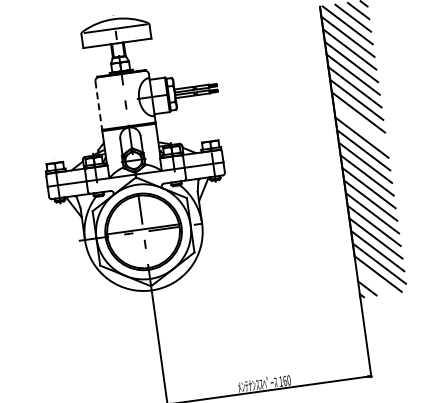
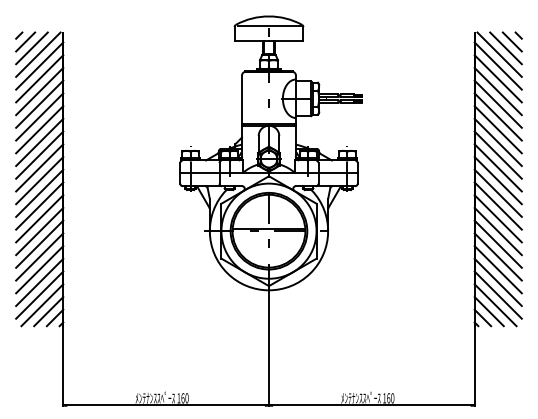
line: (99, 106) -> (242, 100), dashed -> solid
line: (359, 124) -> (497, 154), added
line: (372, 281) -> (488, 311), added

